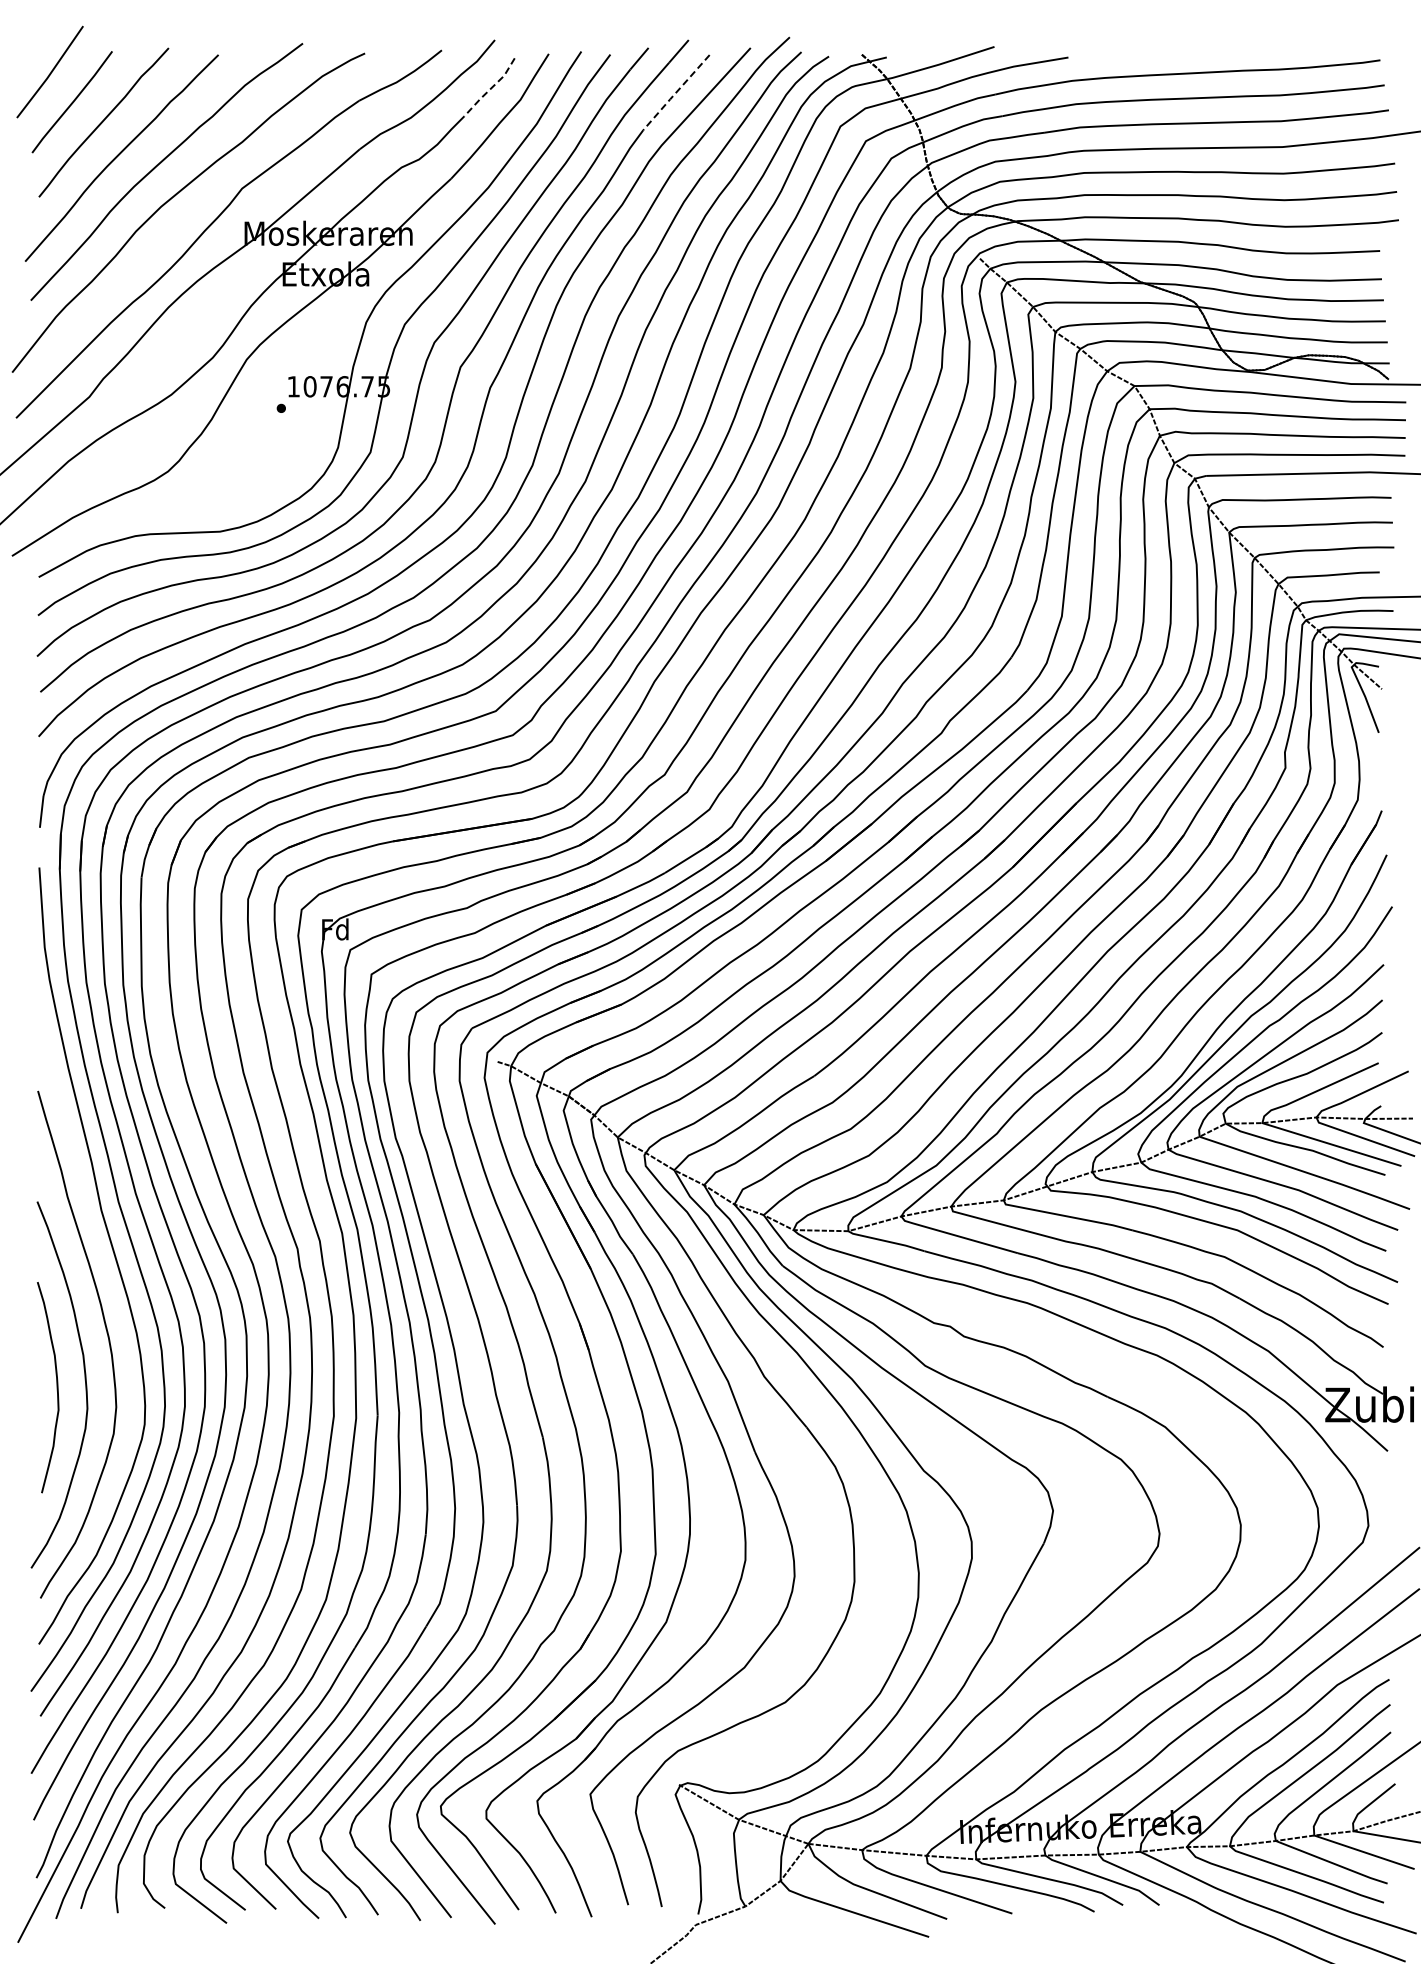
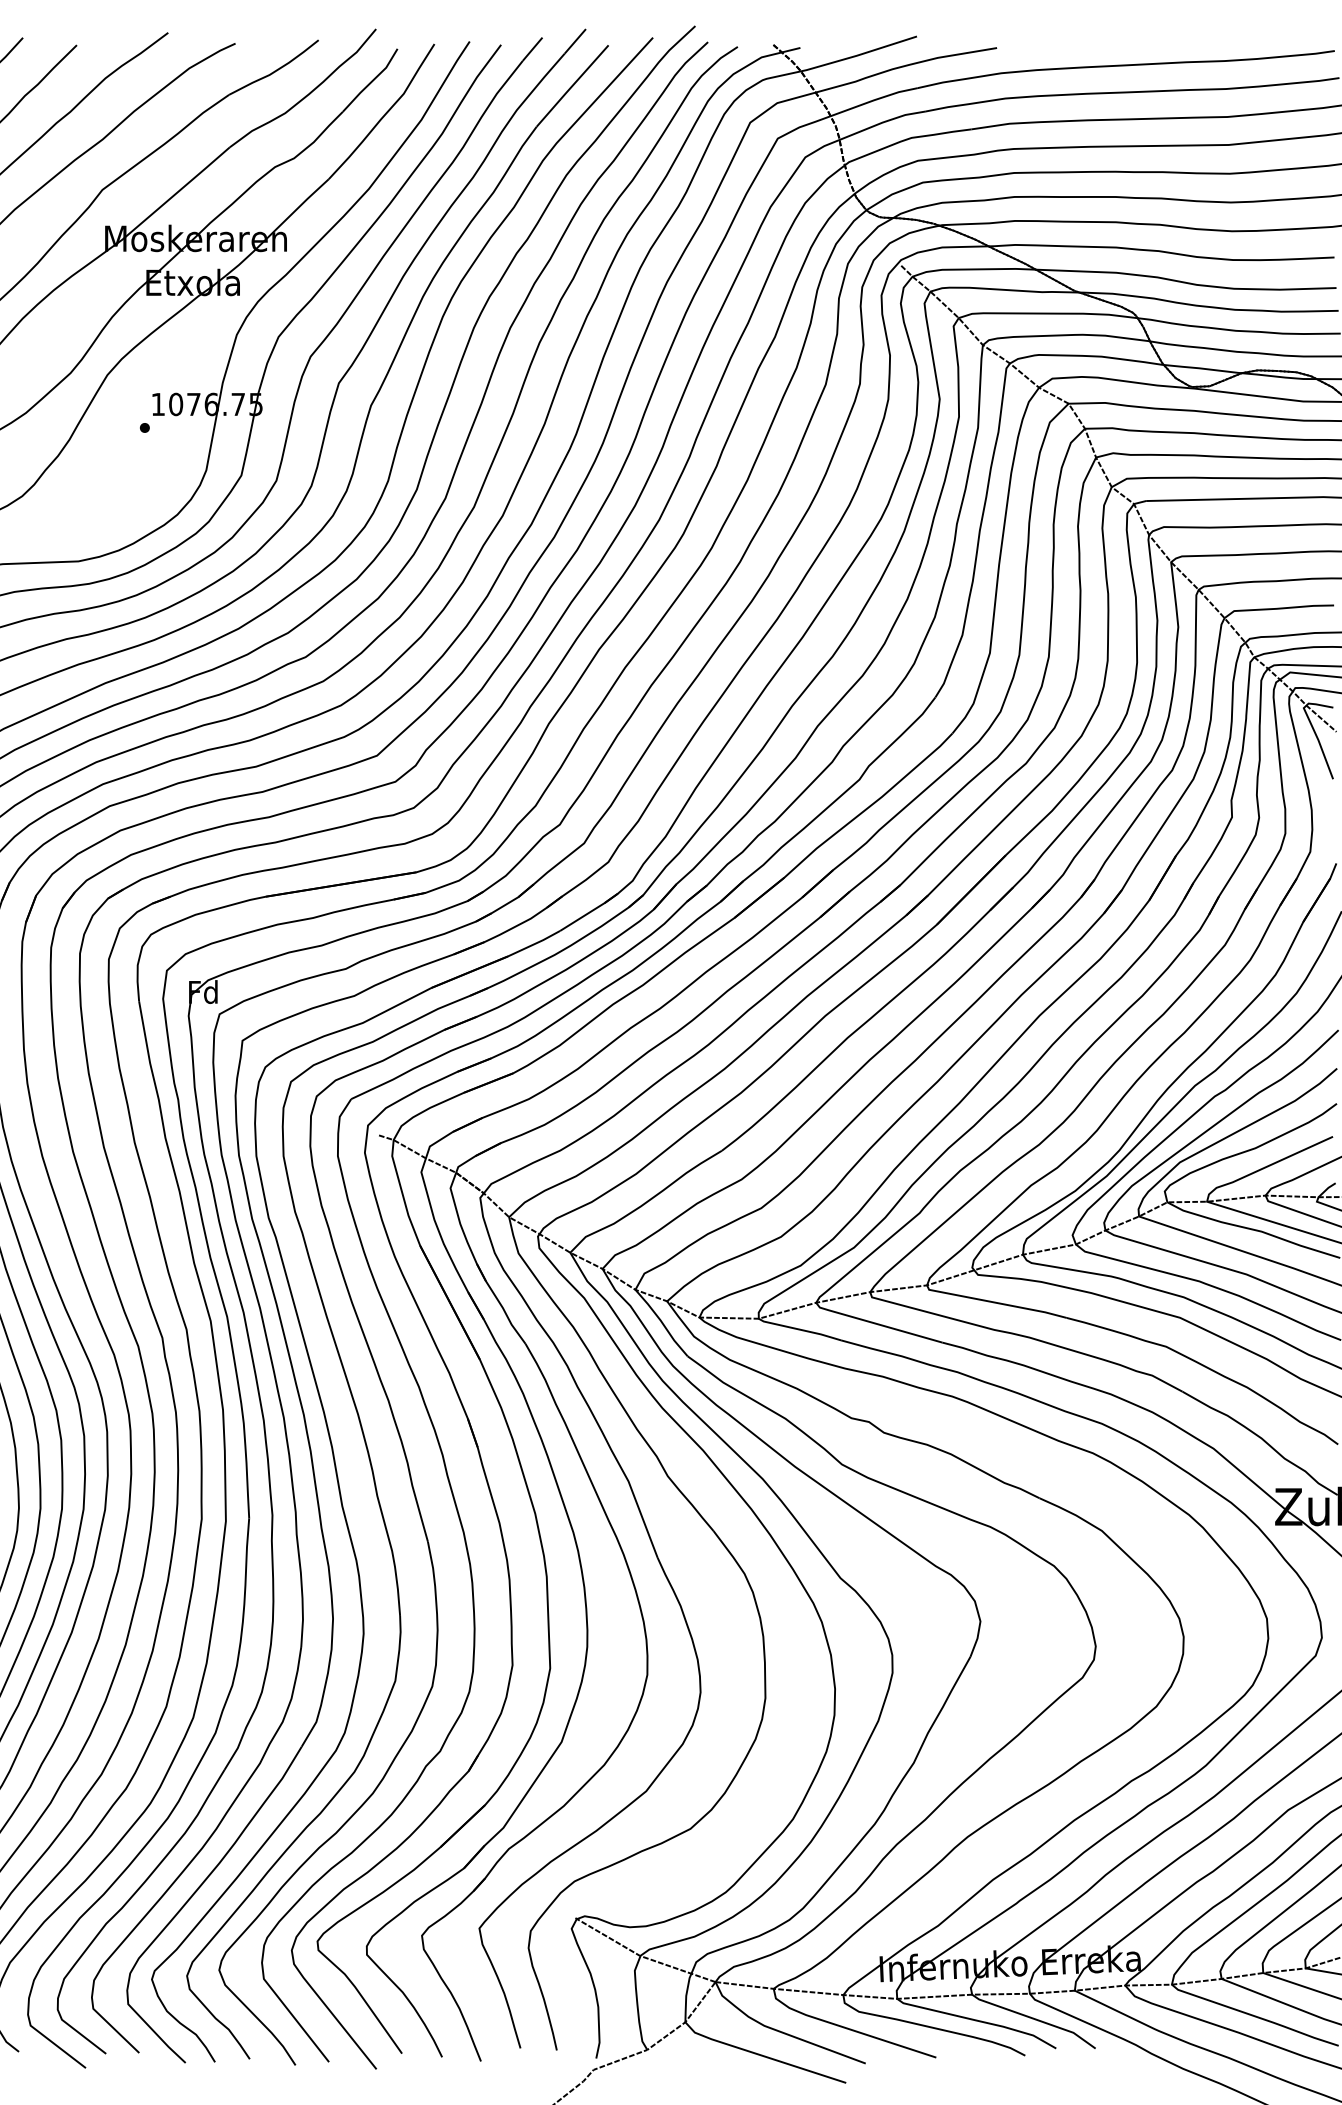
line: (490, 88) -> (371, 81), dashed -> solid
line: (676, 92) -> (572, 85), dashed -> solid

